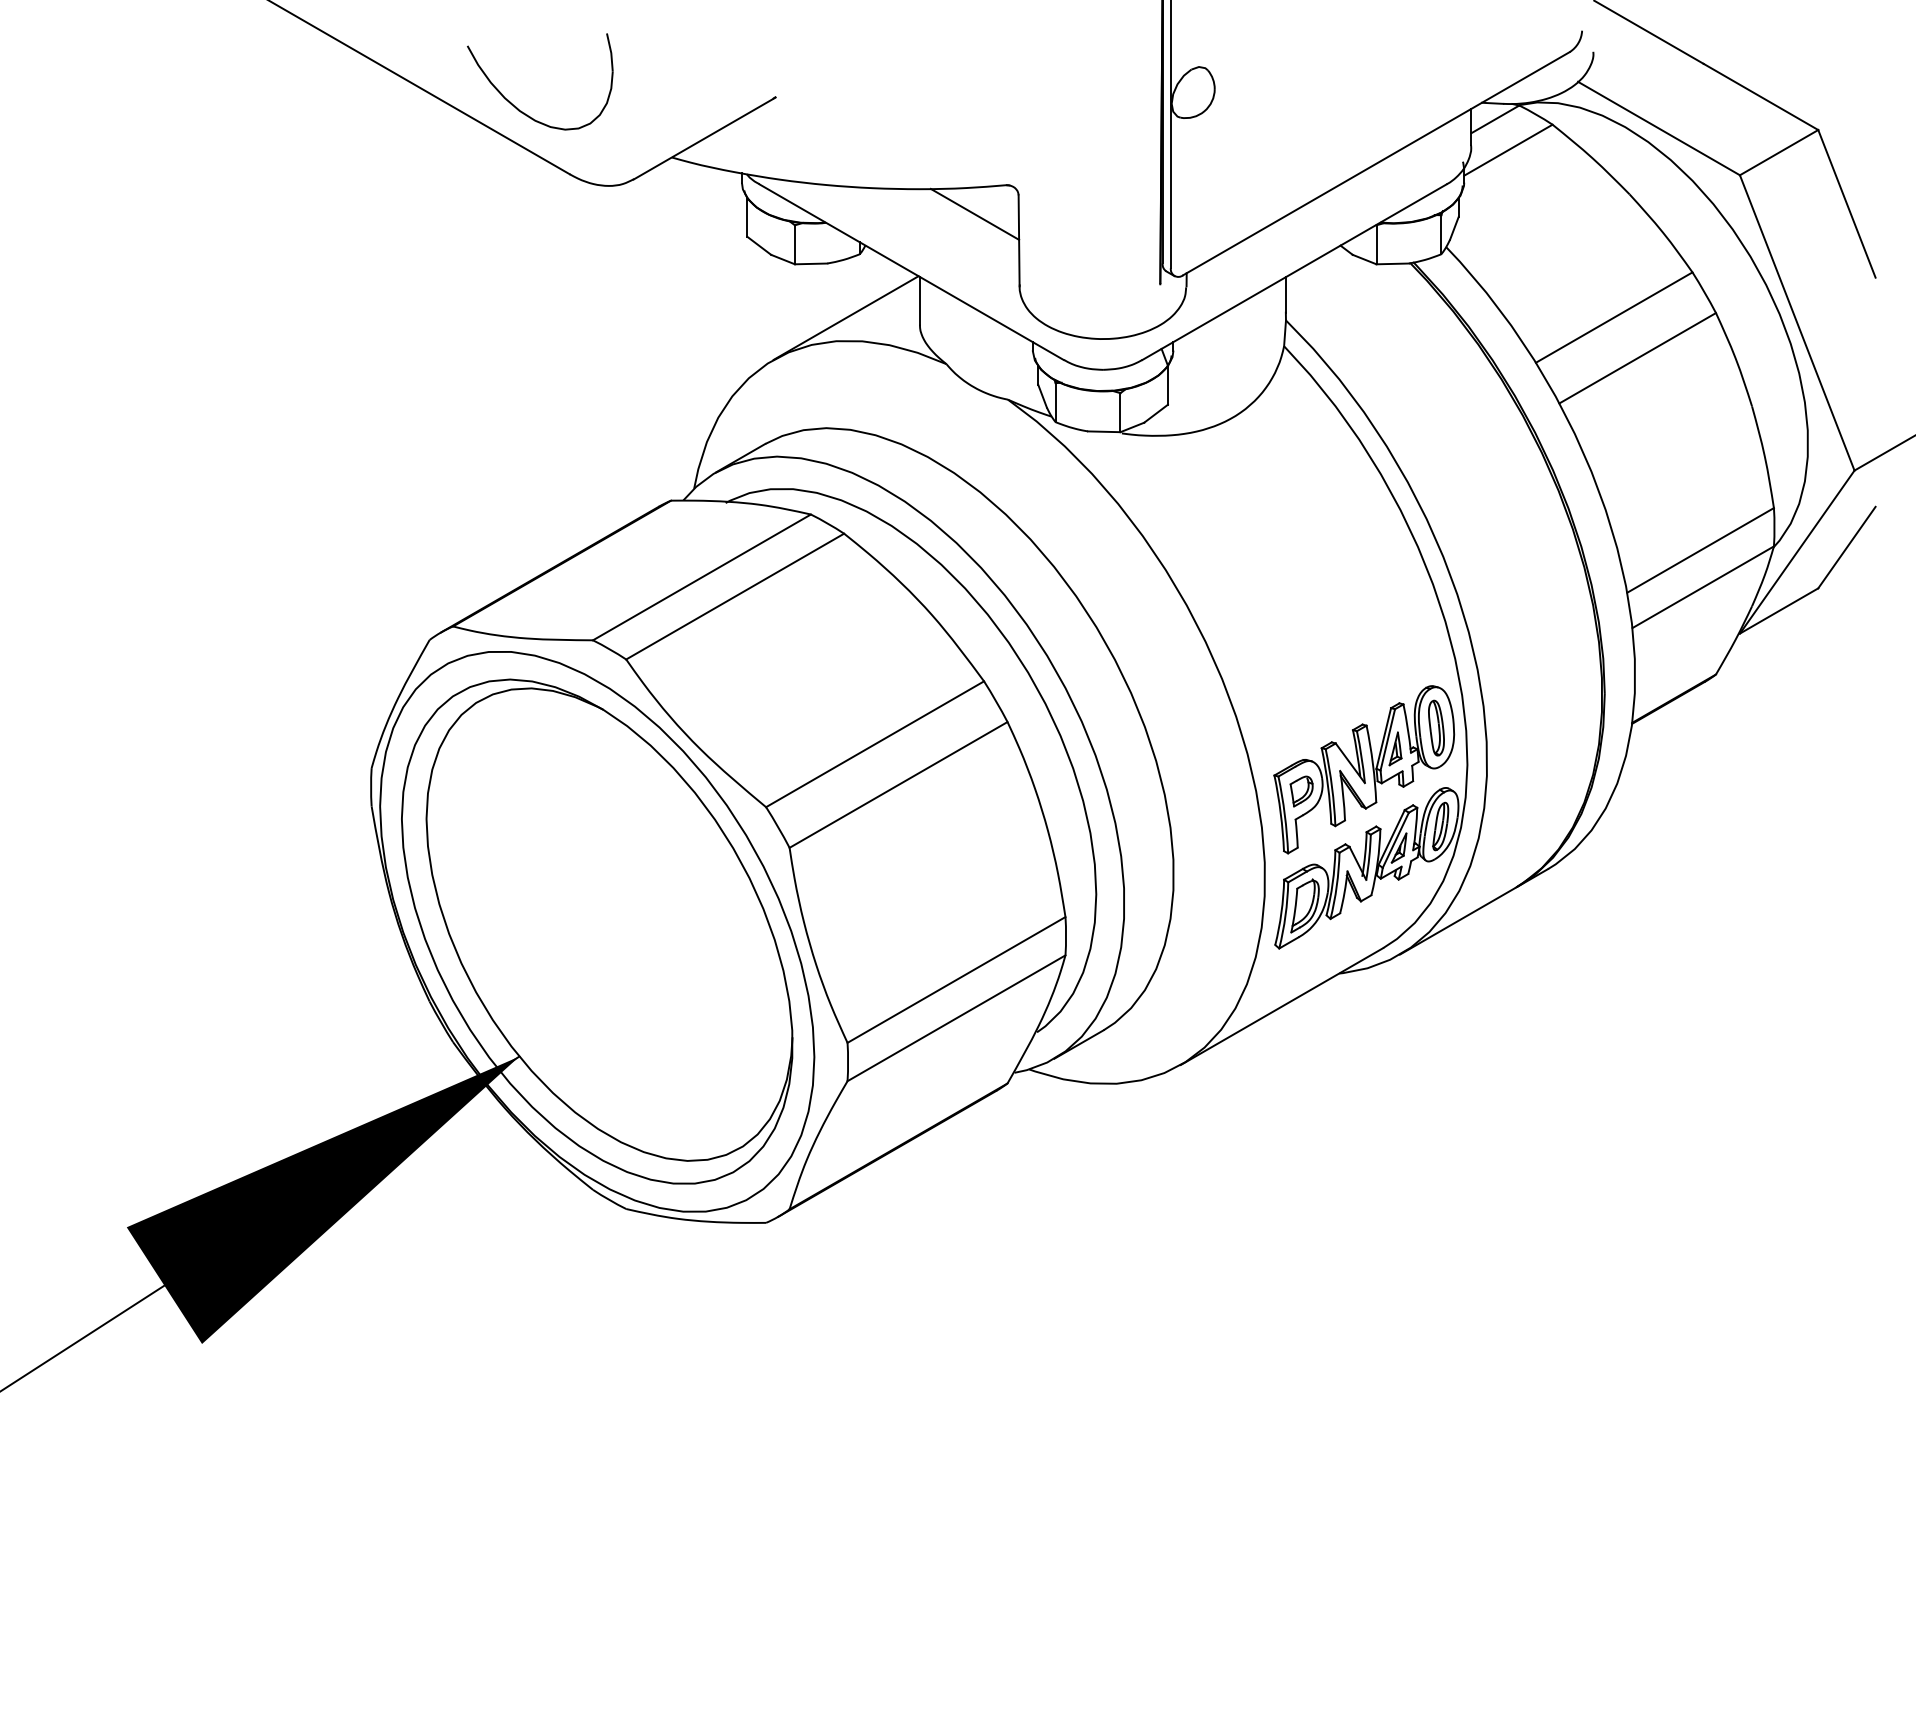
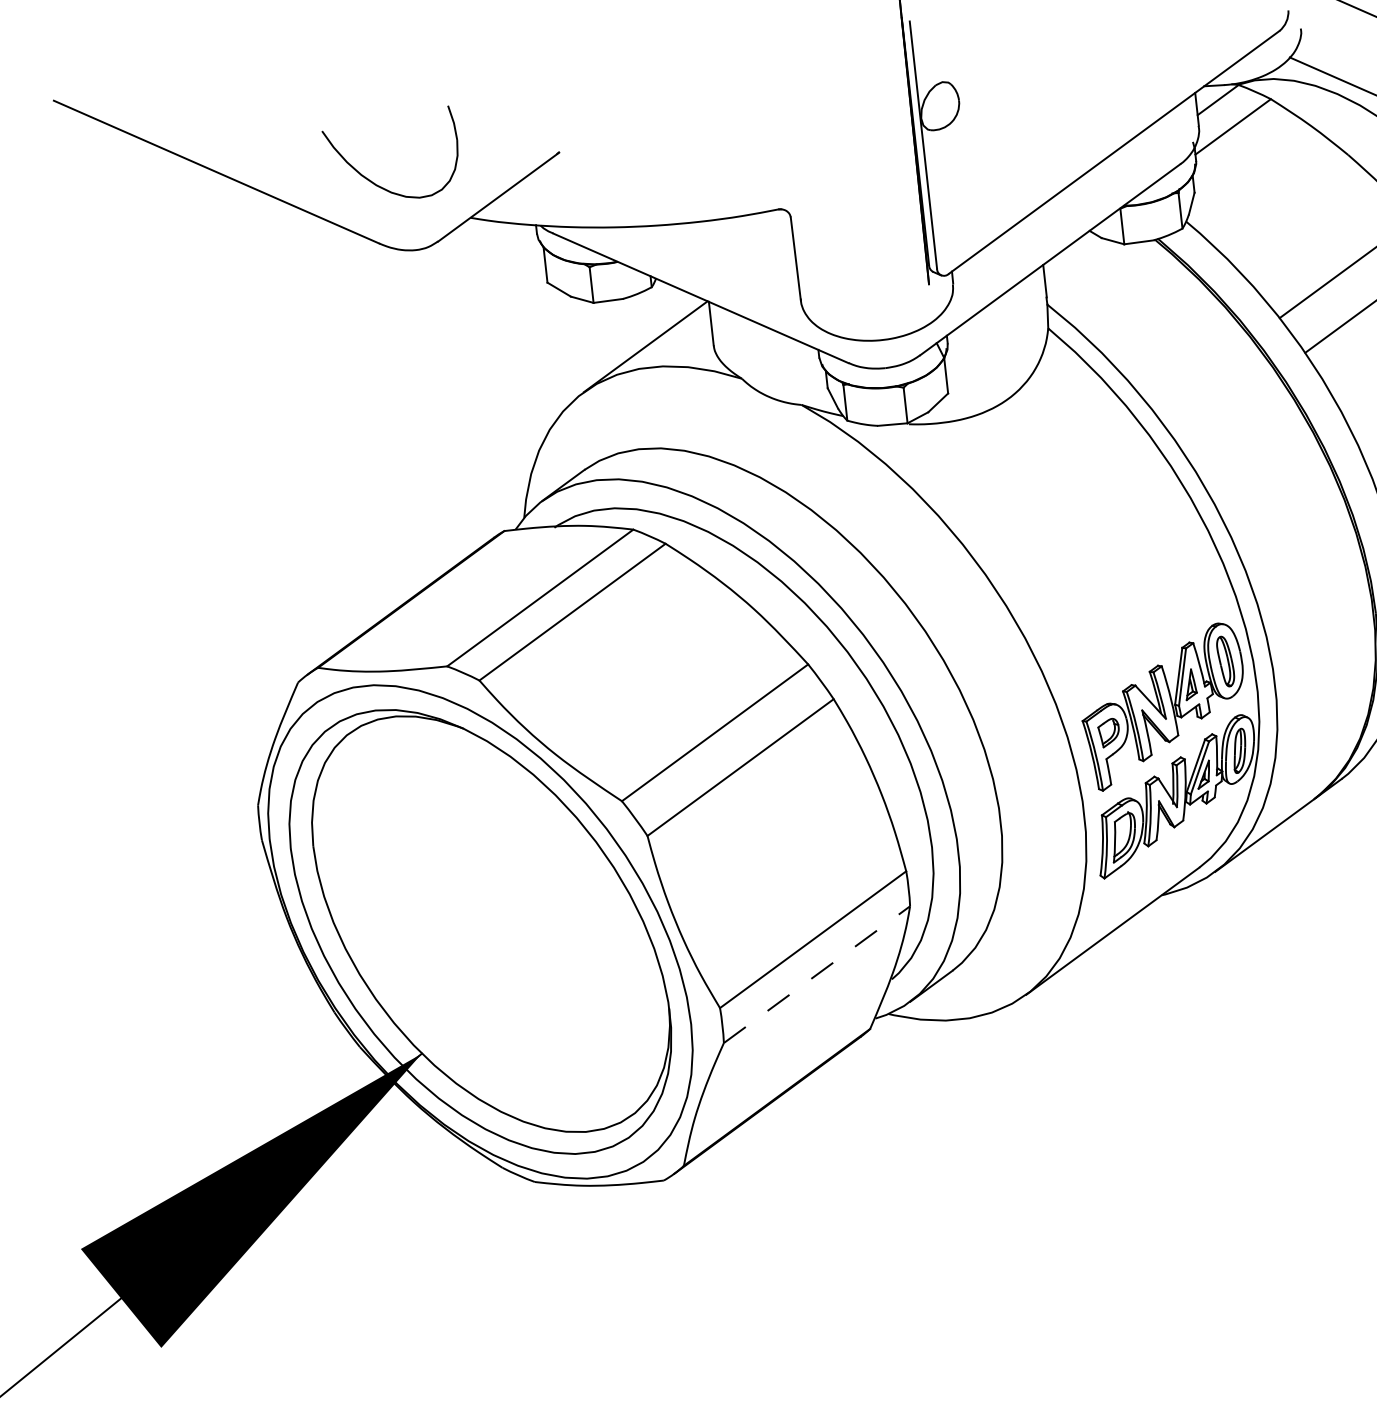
part: (516, 106) -> (372, 181), moved
line: (974, 213) -> (752, 238), removed
line: (956, 1018) -> (817, 974), solid -> dashed

